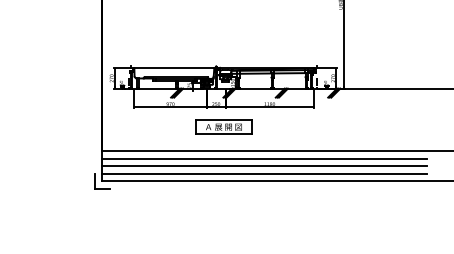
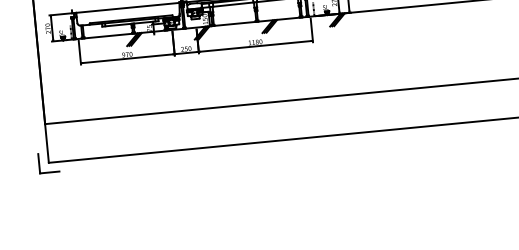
part: (223, 126) -> (198, 76), removed
line: (264, 158) -> (255, 113), removed
line: (264, 166) -> (256, 123), removed
line: (264, 173) -> (257, 132), removed

